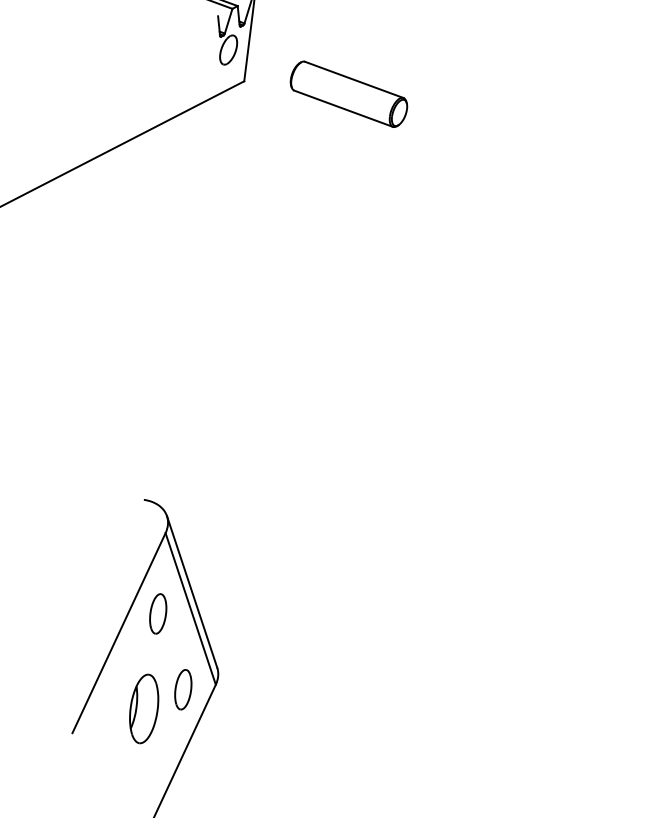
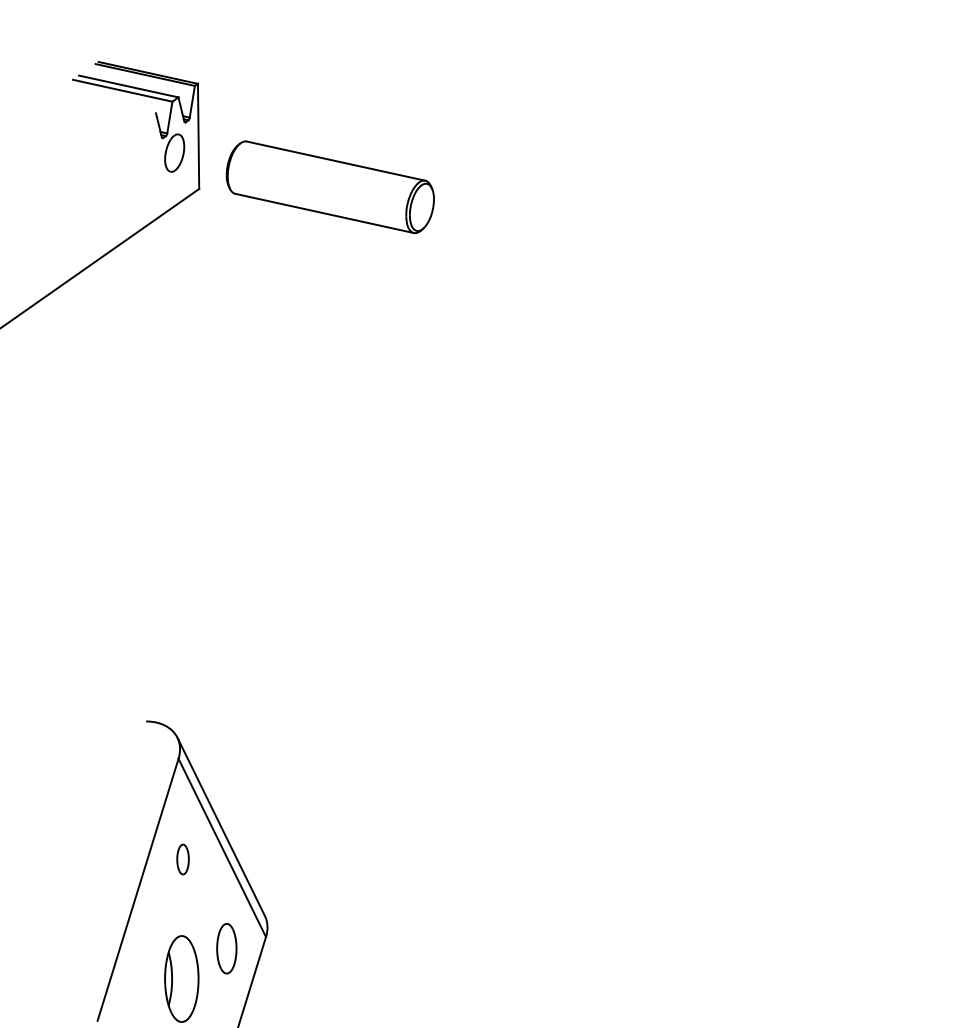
part: (349, 94) -> (330, 187), size x1.4
part: (157, 613) -> (182, 859), size x0.6

